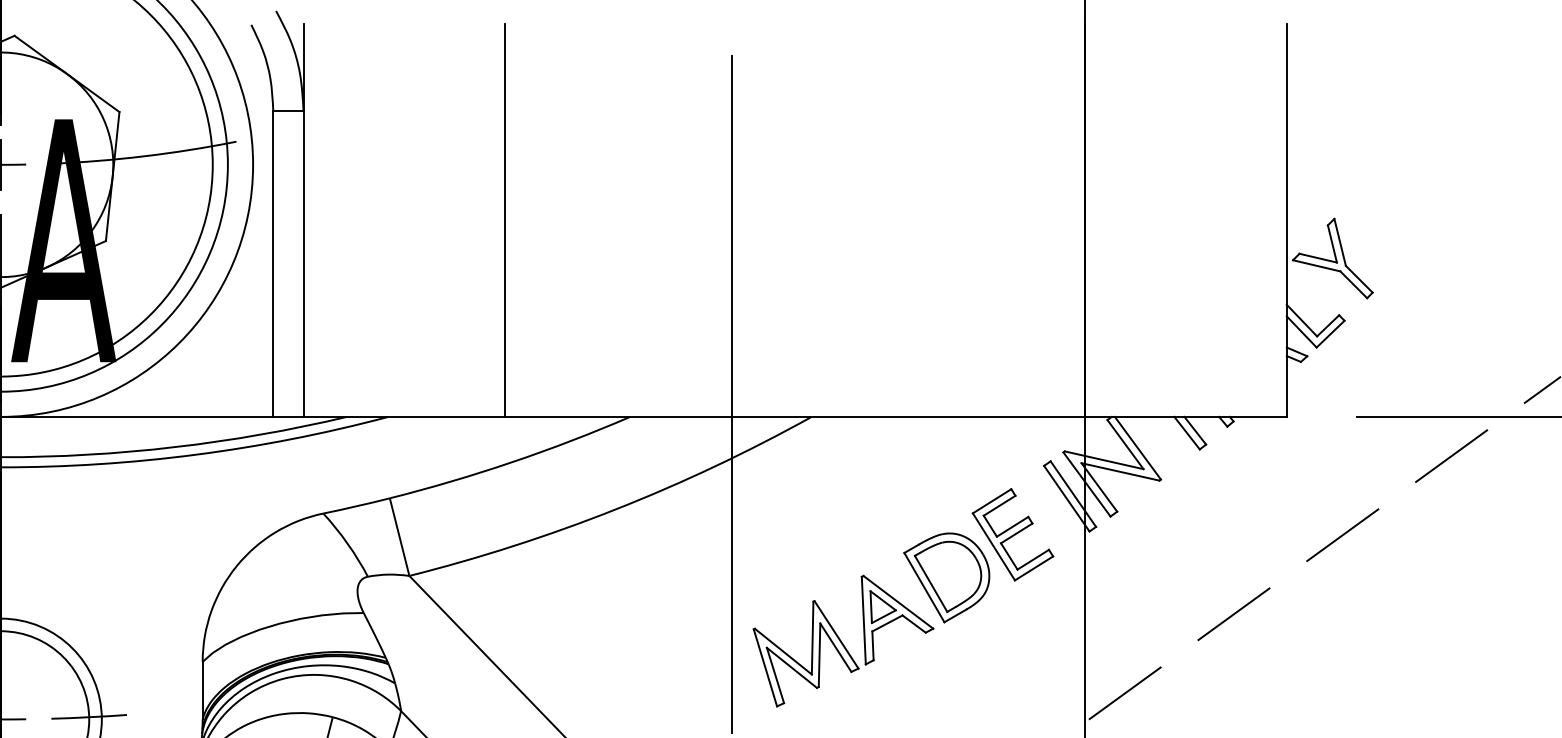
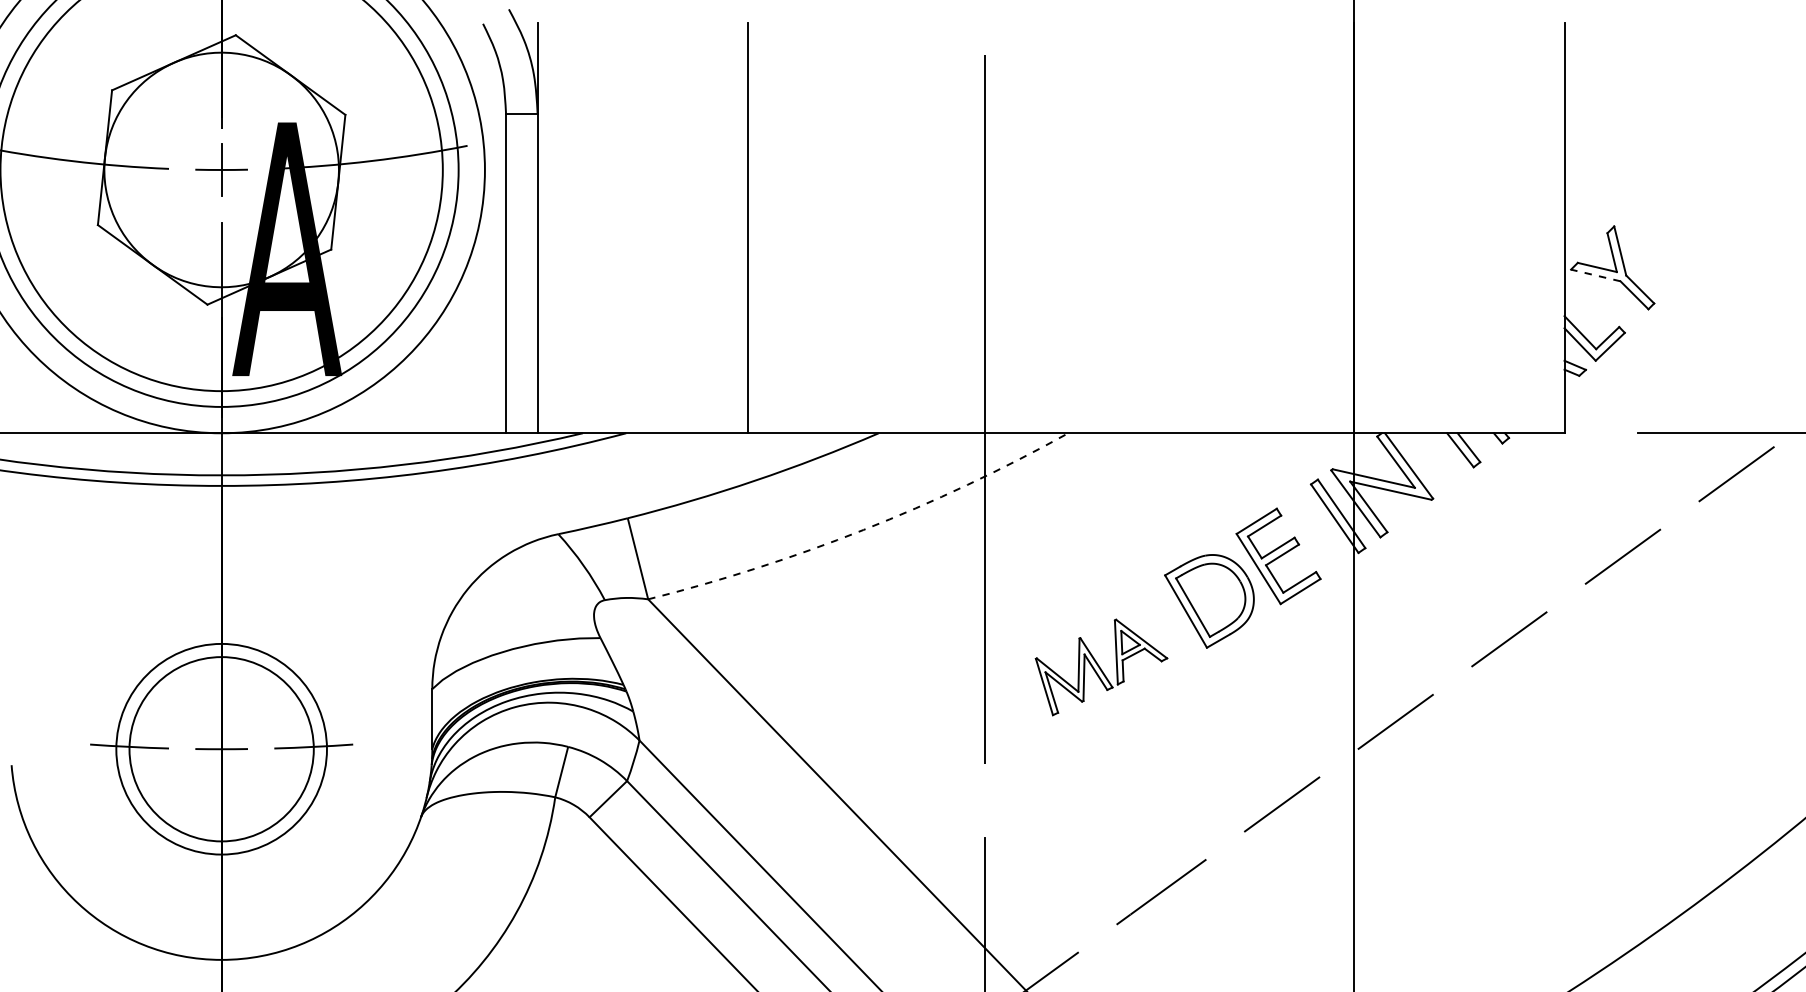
line: (1316, 265) -> (1595, 275), solid -> dashed
arc: (615, 509) -> (863, 529), solid -> dashed
part: (843, 641) -> (1101, 667), size x0.7

